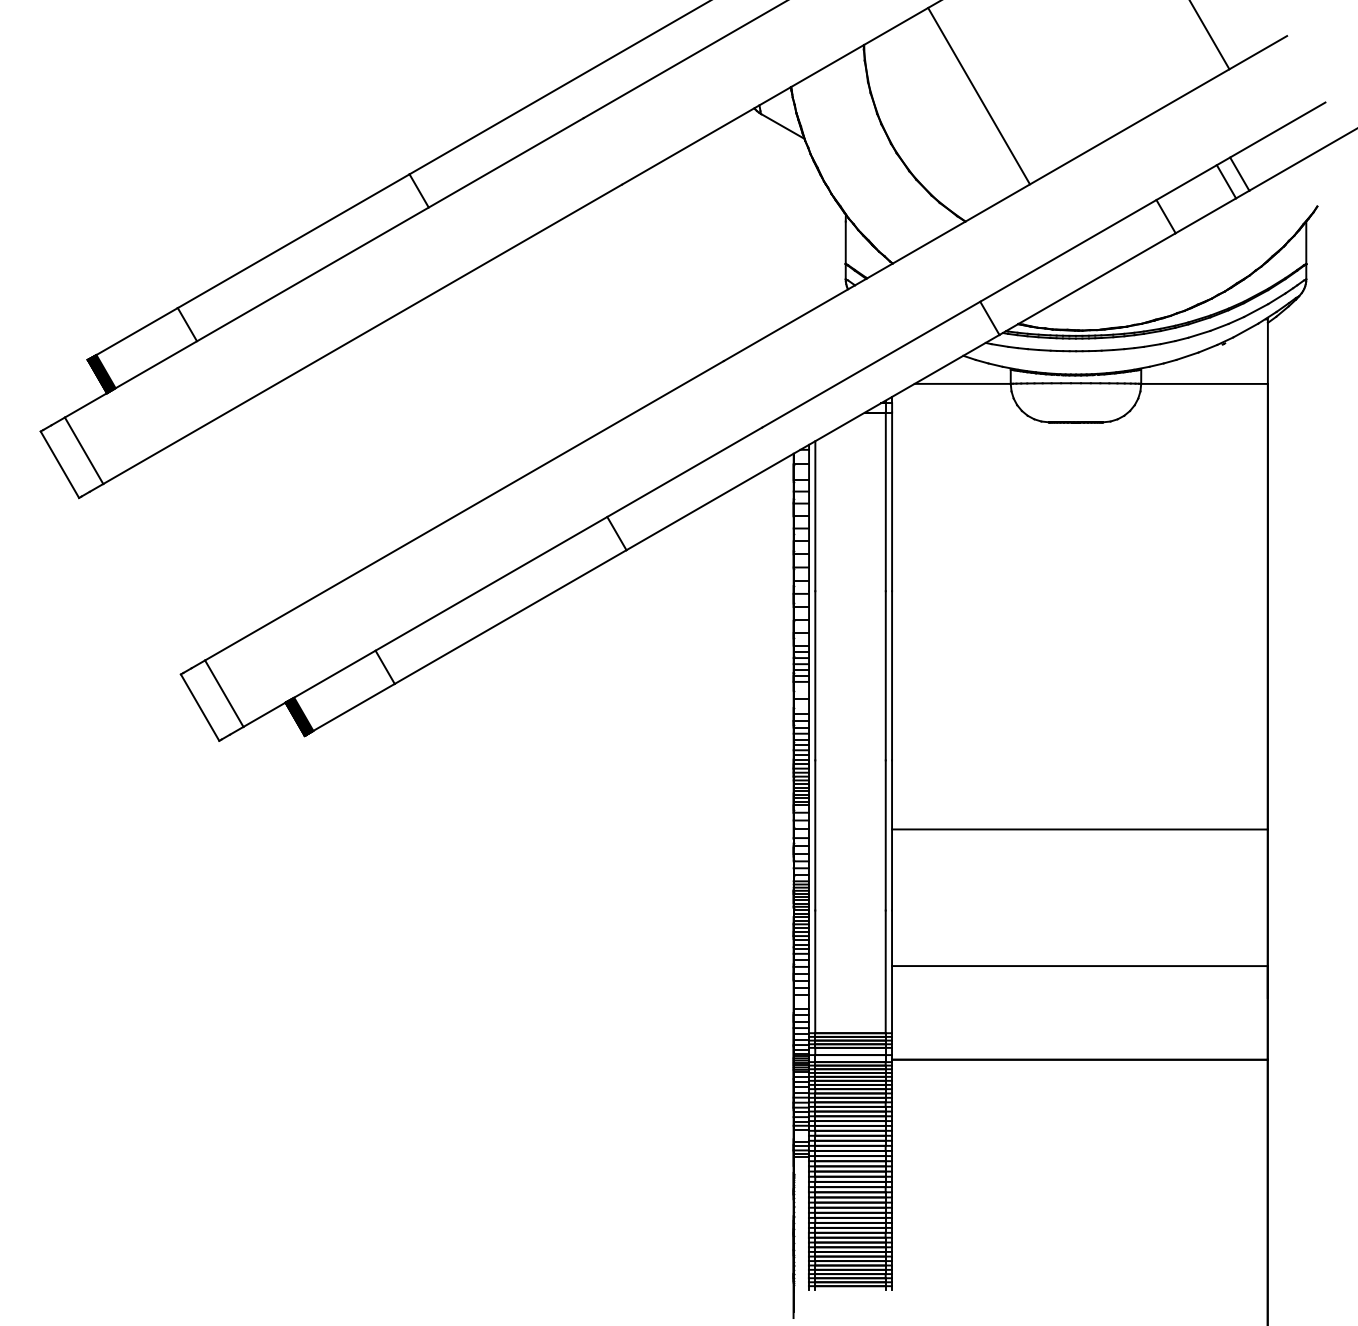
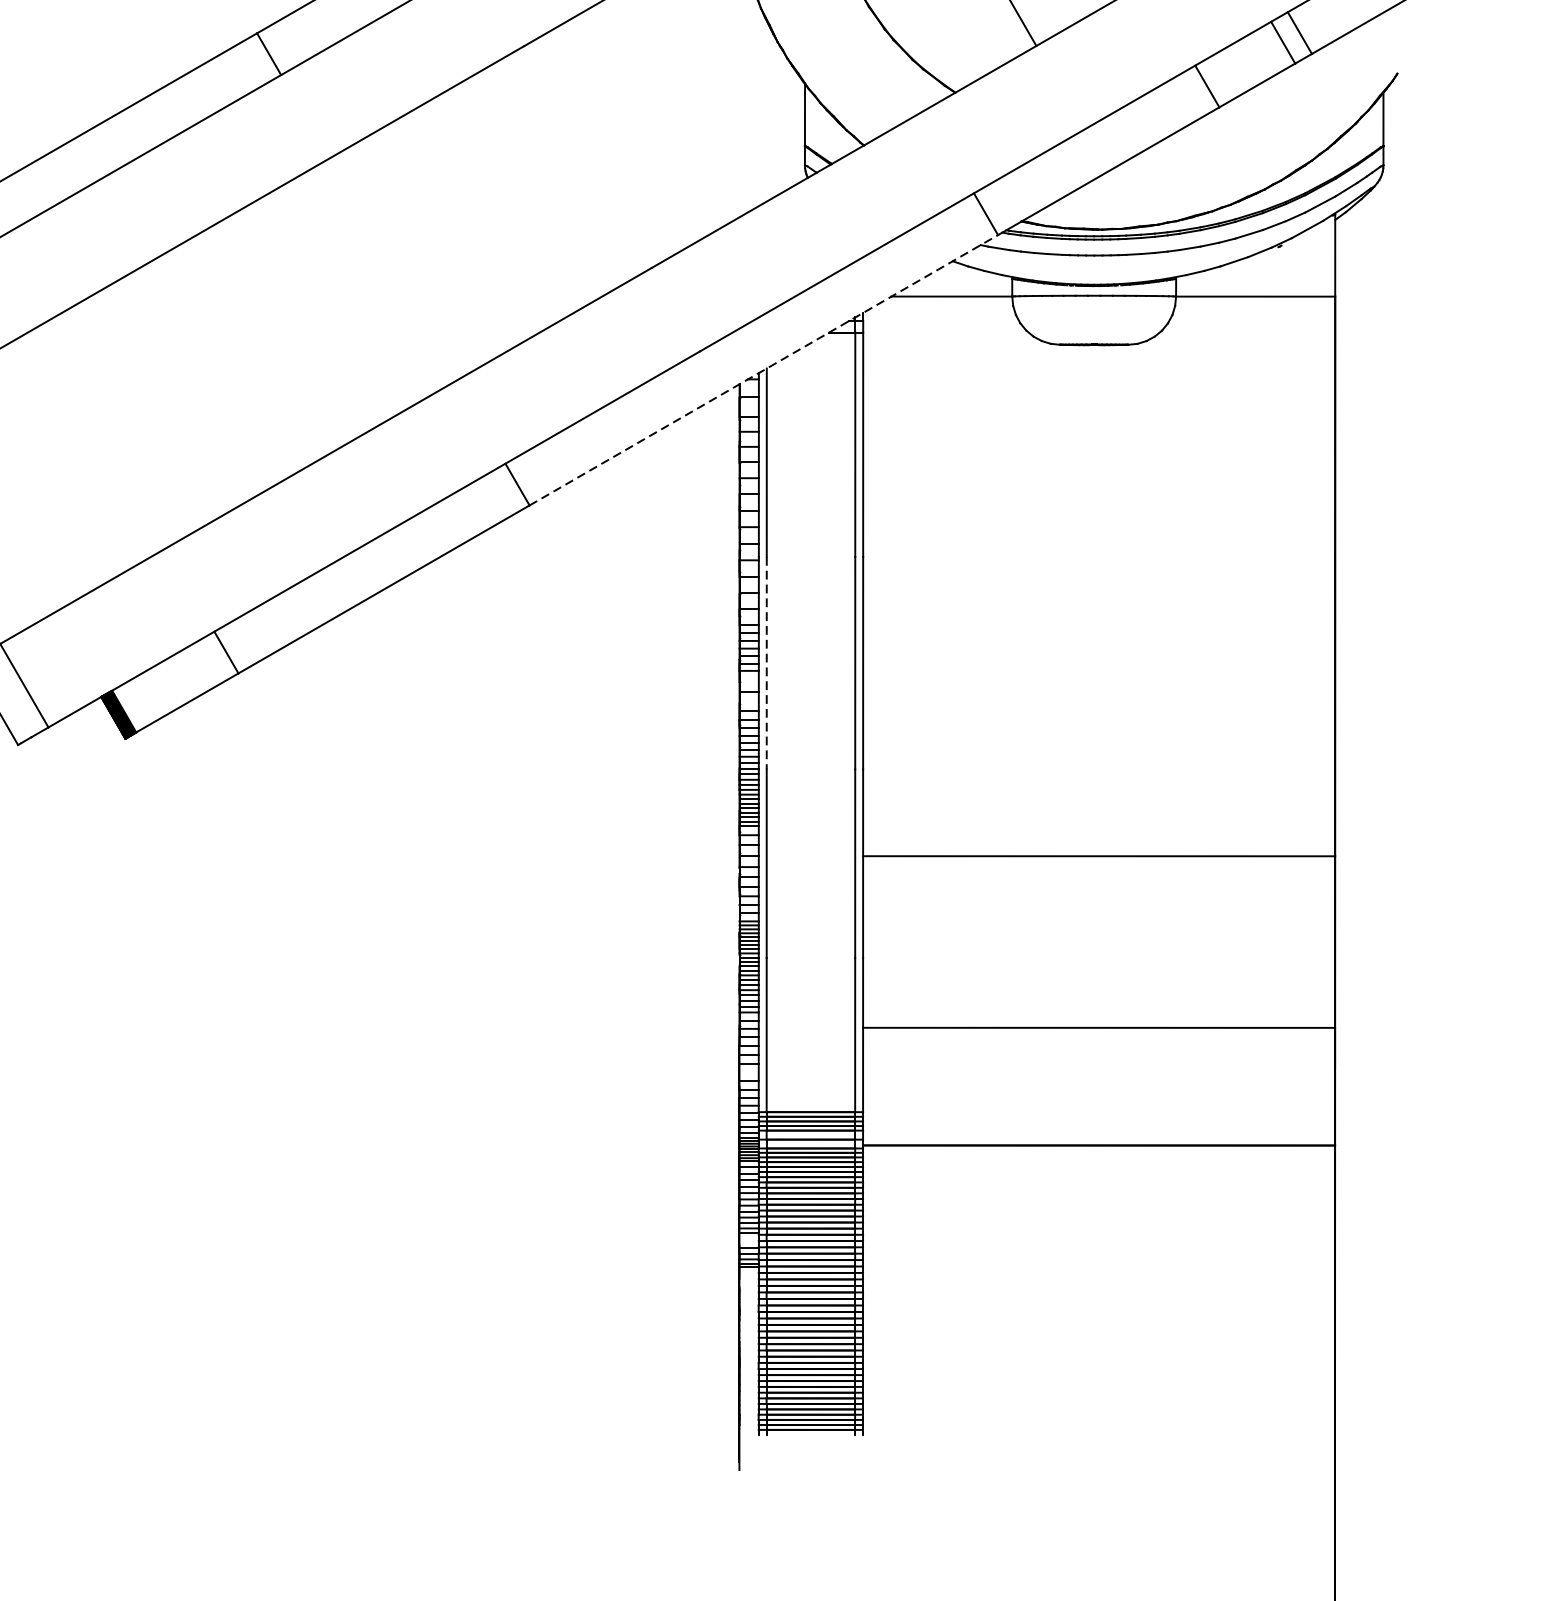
line: (813, 442) -> (764, 370), solid -> dashed
line: (815, 675) -> (766, 662), solid -> dashed

